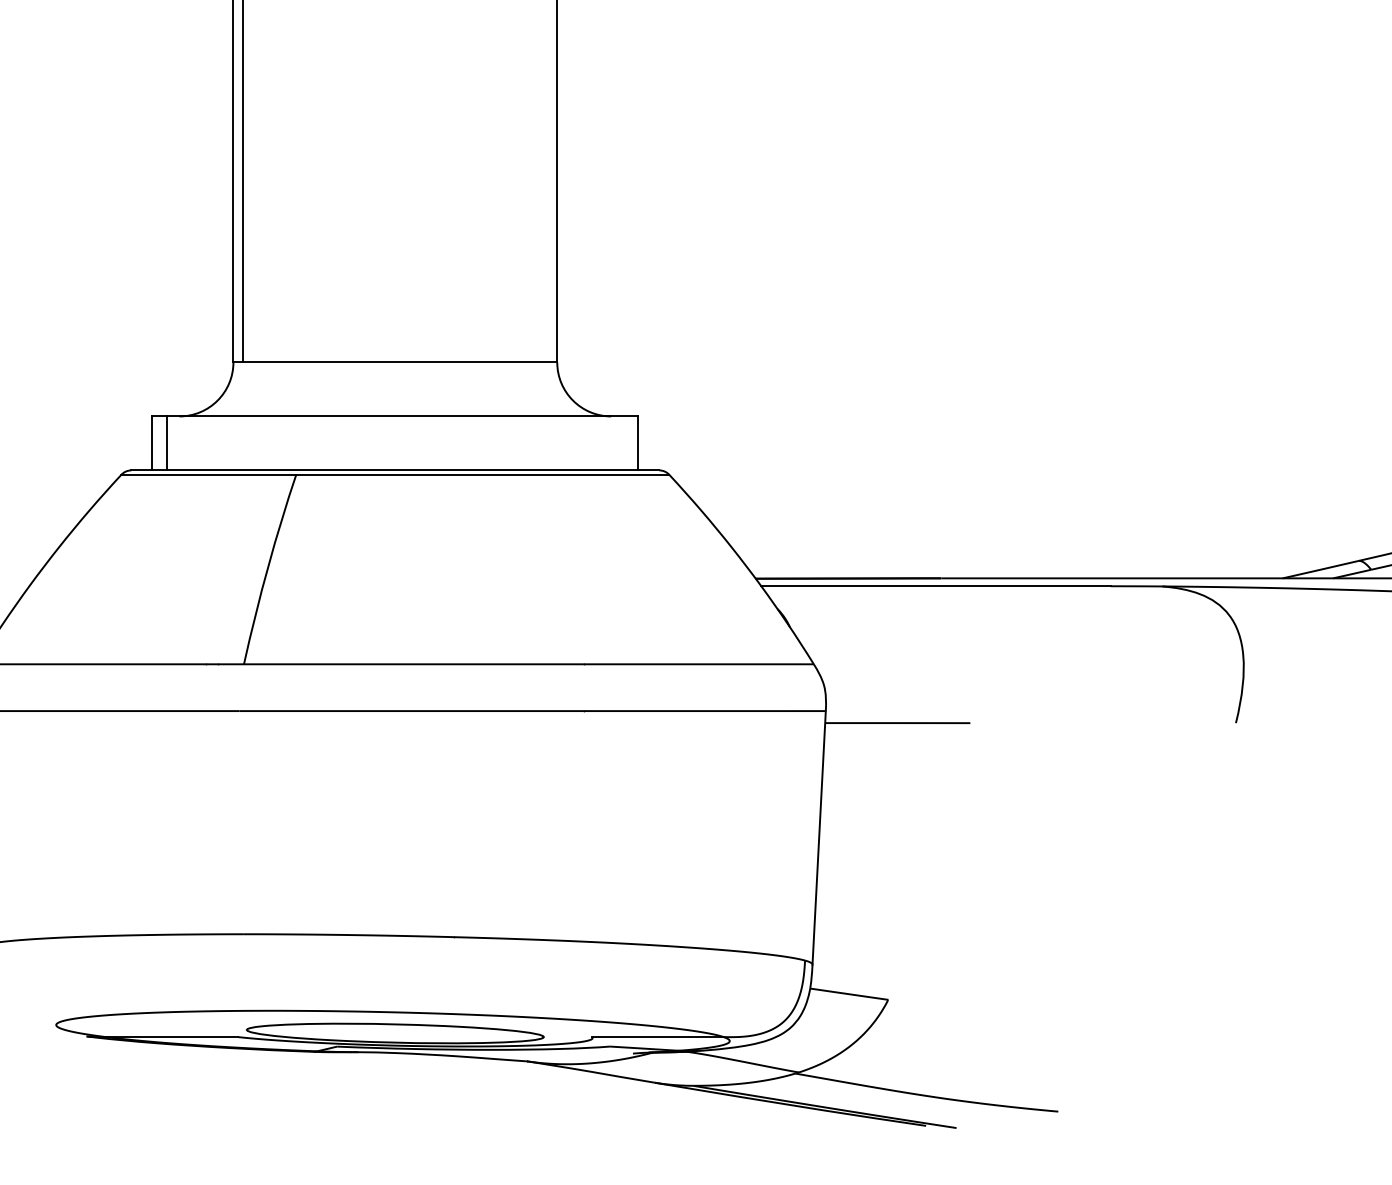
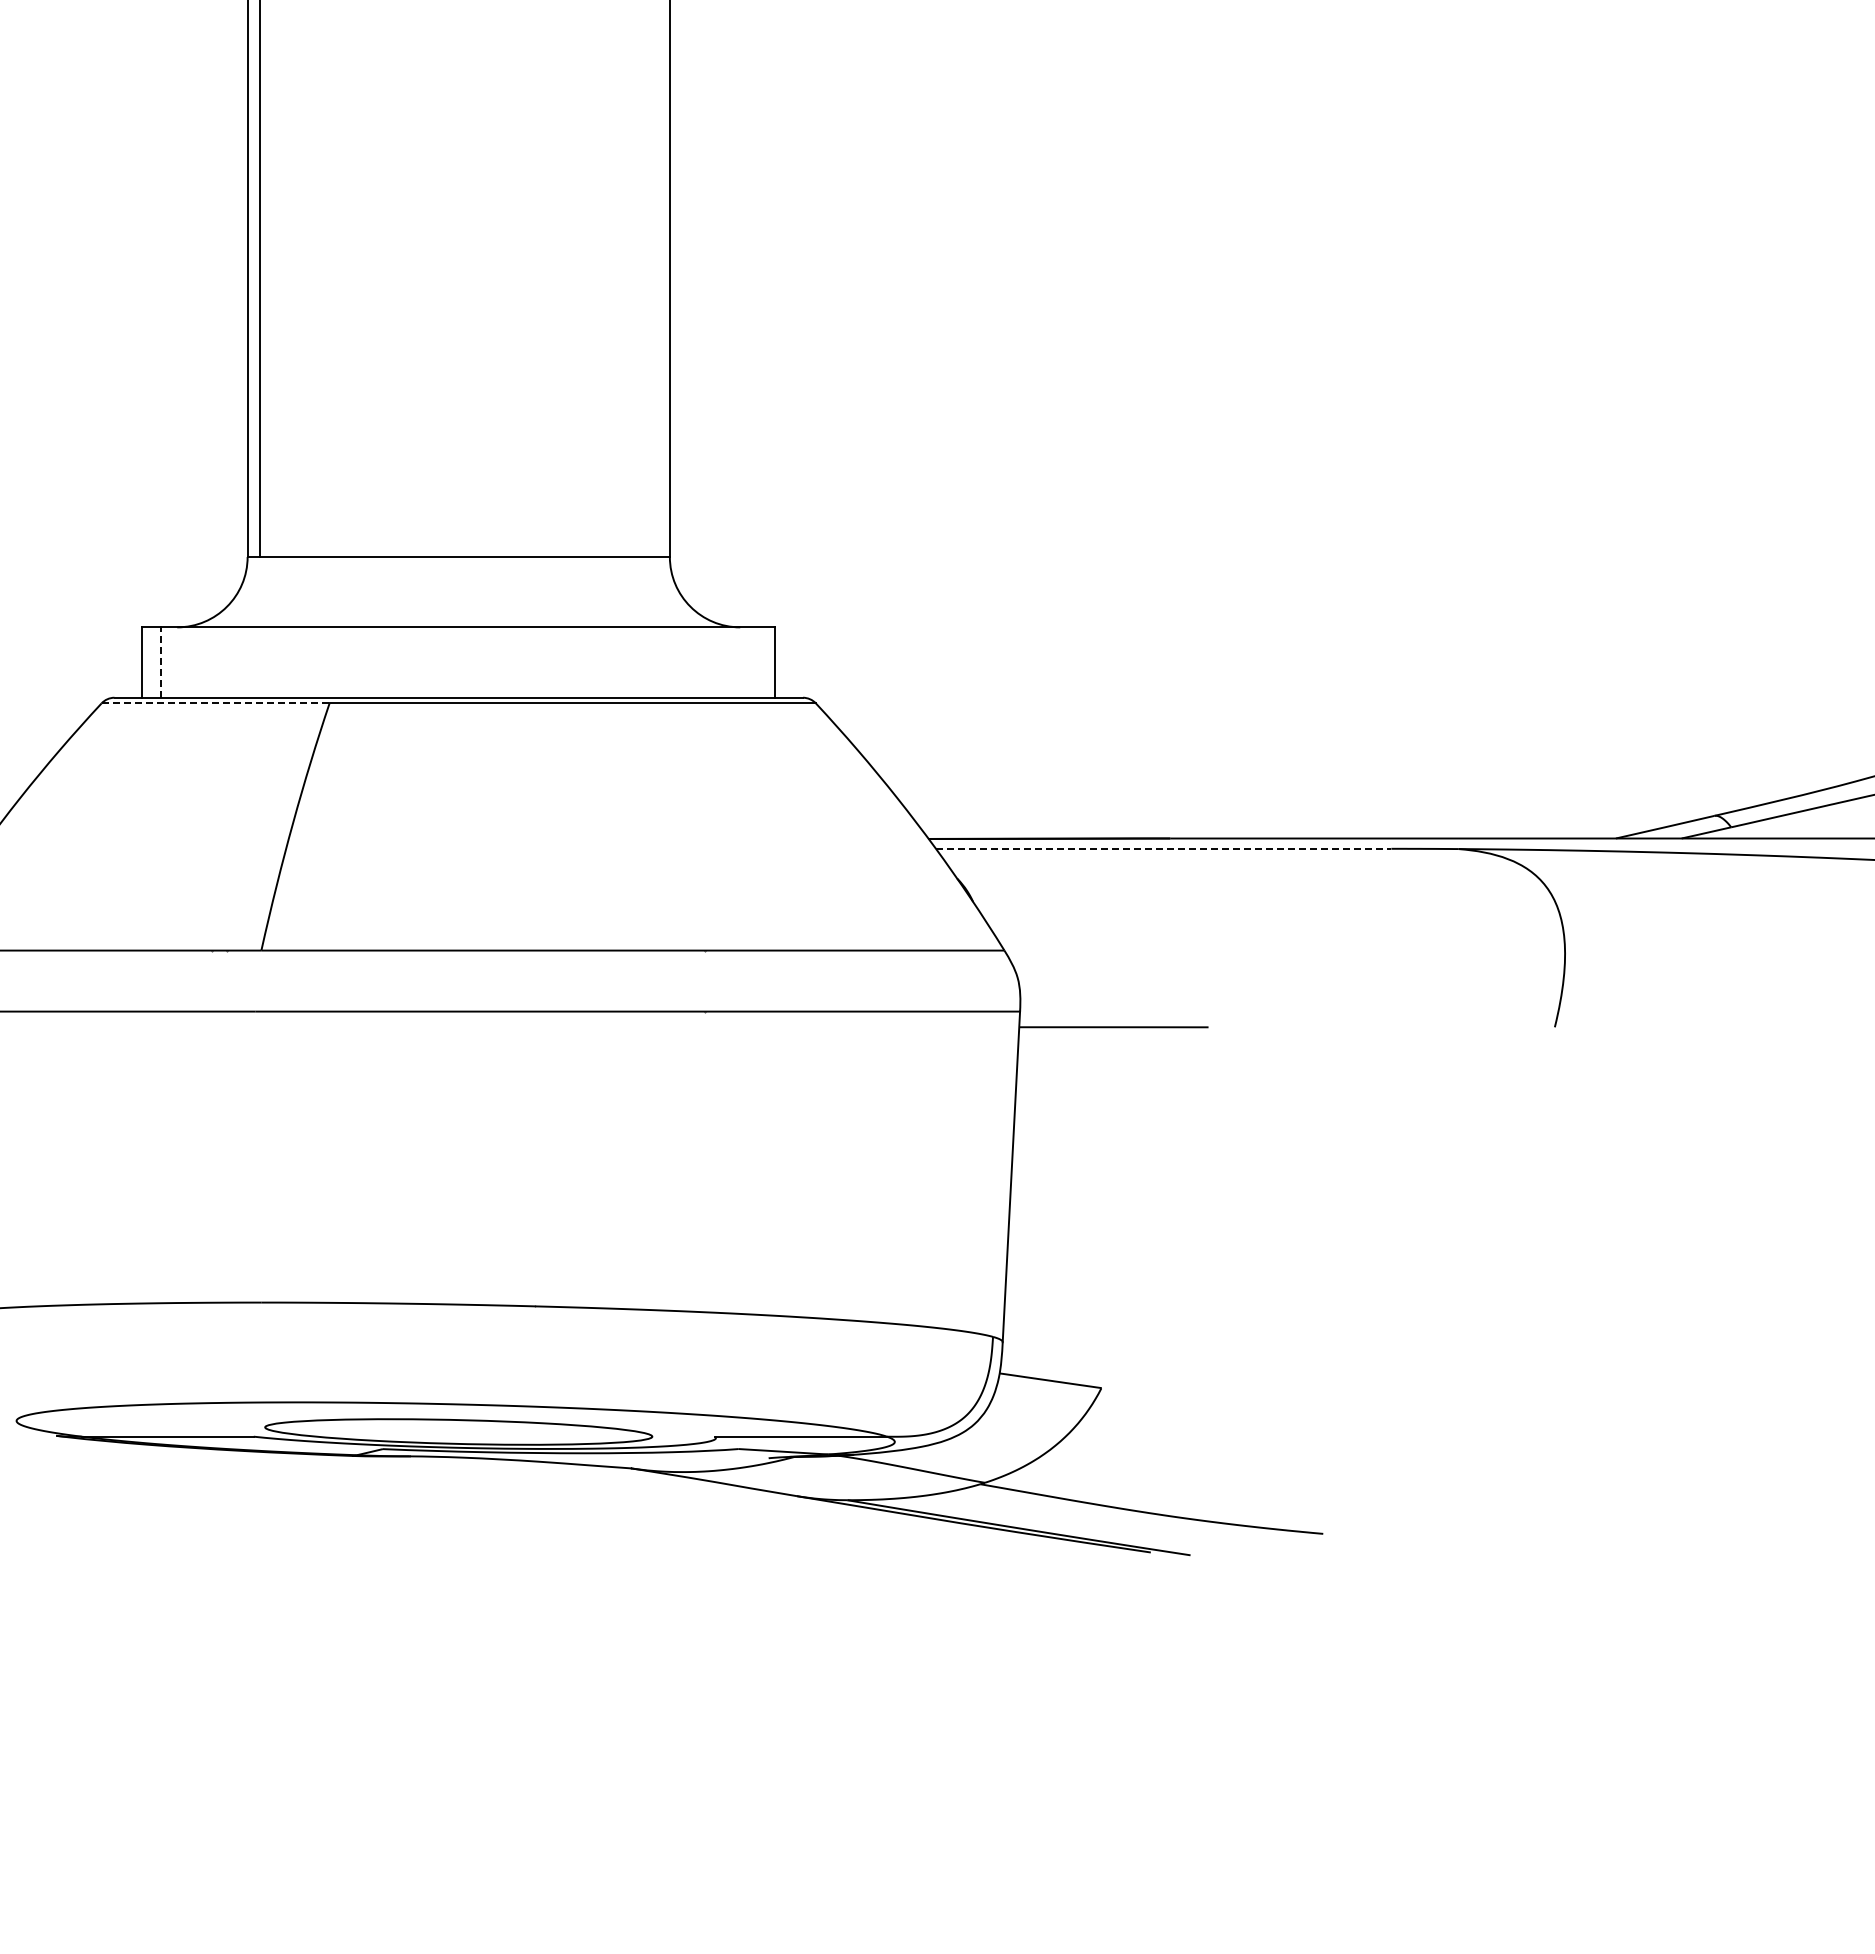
line: (166, 443) -> (160, 662), solid -> dashed
line: (208, 474) -> (215, 703), solid -> dashed
line: (935, 586) -> (1163, 848), solid -> dashed

